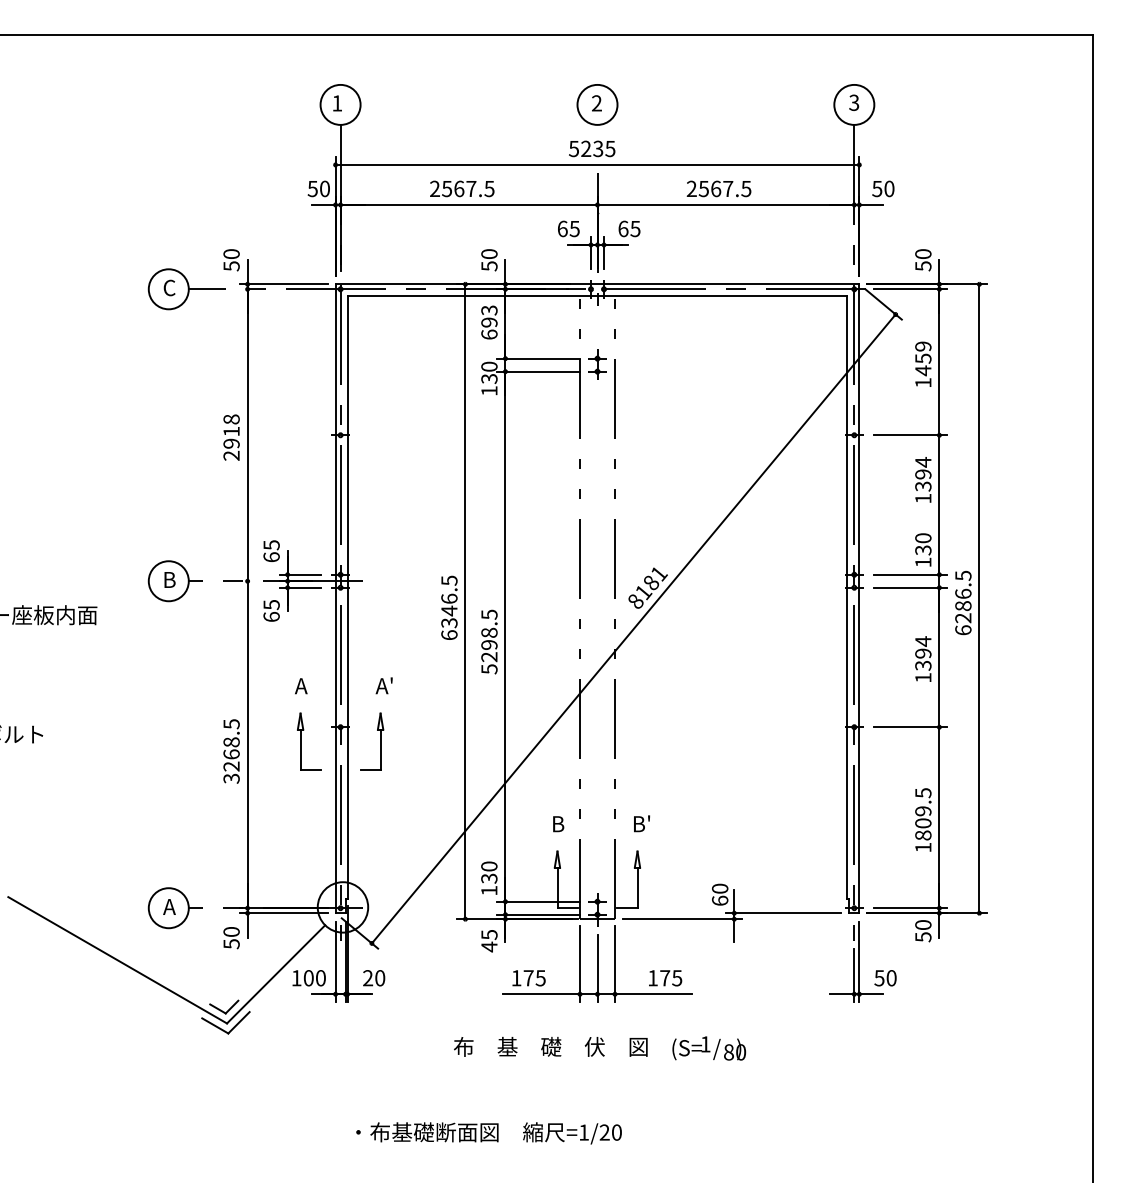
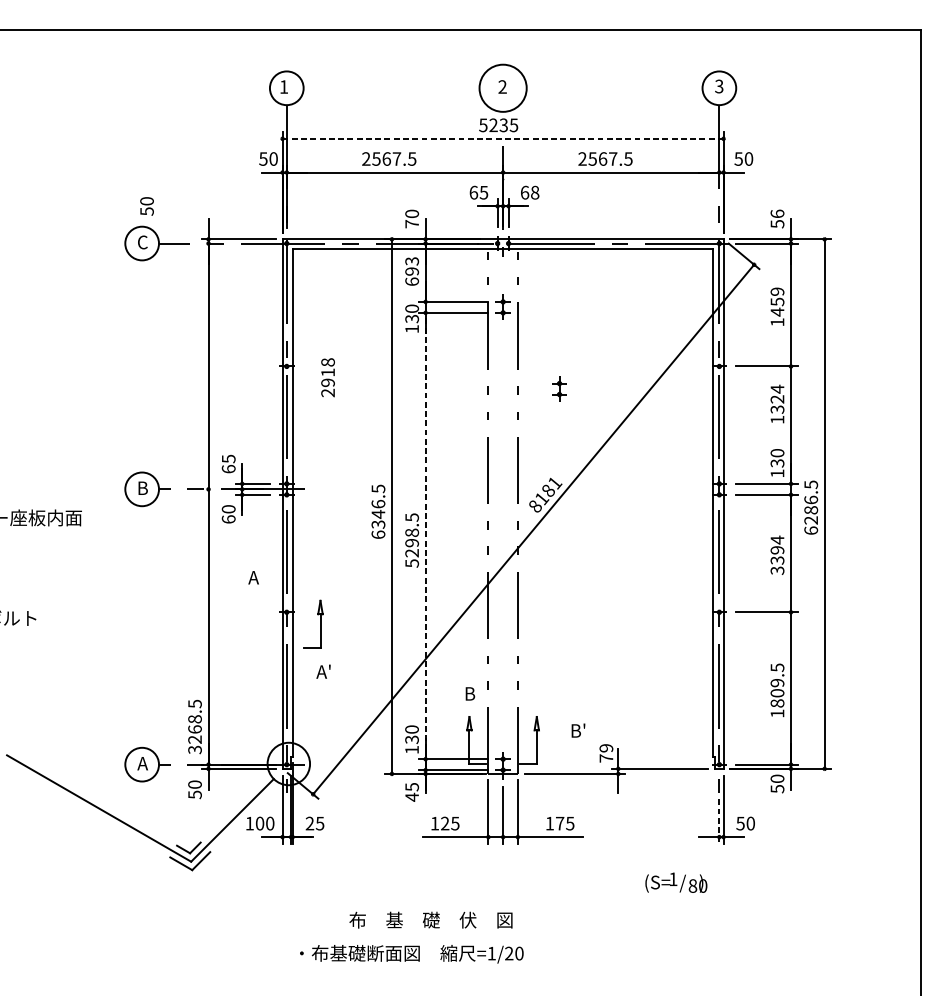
circle: (597, 104) -> (503, 87), size x1.4
line: (597, 164) -> (503, 138), solid -> dashed
text: (635, 228) -> (535, 192), 65 -> 68
text: (923, 253) -> (777, 213), 50 -> 56
text: (231, 260) -> (146, 206), moved
text: (489, 266) -> (412, 224), 50 -> 70
text: (231, 437) -> (327, 377), moved
part: (664, 461) -> (559, 388), added
text: (923, 474) -> (777, 399), 1394 -> 1324
text: (271, 605) -> (228, 509), 65 -> 60
line: (505, 636) -> (425, 535), solid -> dashed
text: (923, 677) -> (777, 570), 1394 -> 3394
text: (383, 685) -> (322, 671), moved
part: (301, 741) -> (253, 624), removed
text: (231, 751) -> (194, 727), moved
text: (641, 823) -> (578, 730), moved
text: (720, 894) -> (606, 753), 60 -> 79
line: (854, 976) -> (719, 822), solid -> dashed
text: (380, 978) -> (320, 823), 20 -> 25
text: (528, 978) -> (445, 823), 175 -> 125
text: (550, 1046) -> (430, 919), moved
text: (709, 1048) -> (676, 882), moved

